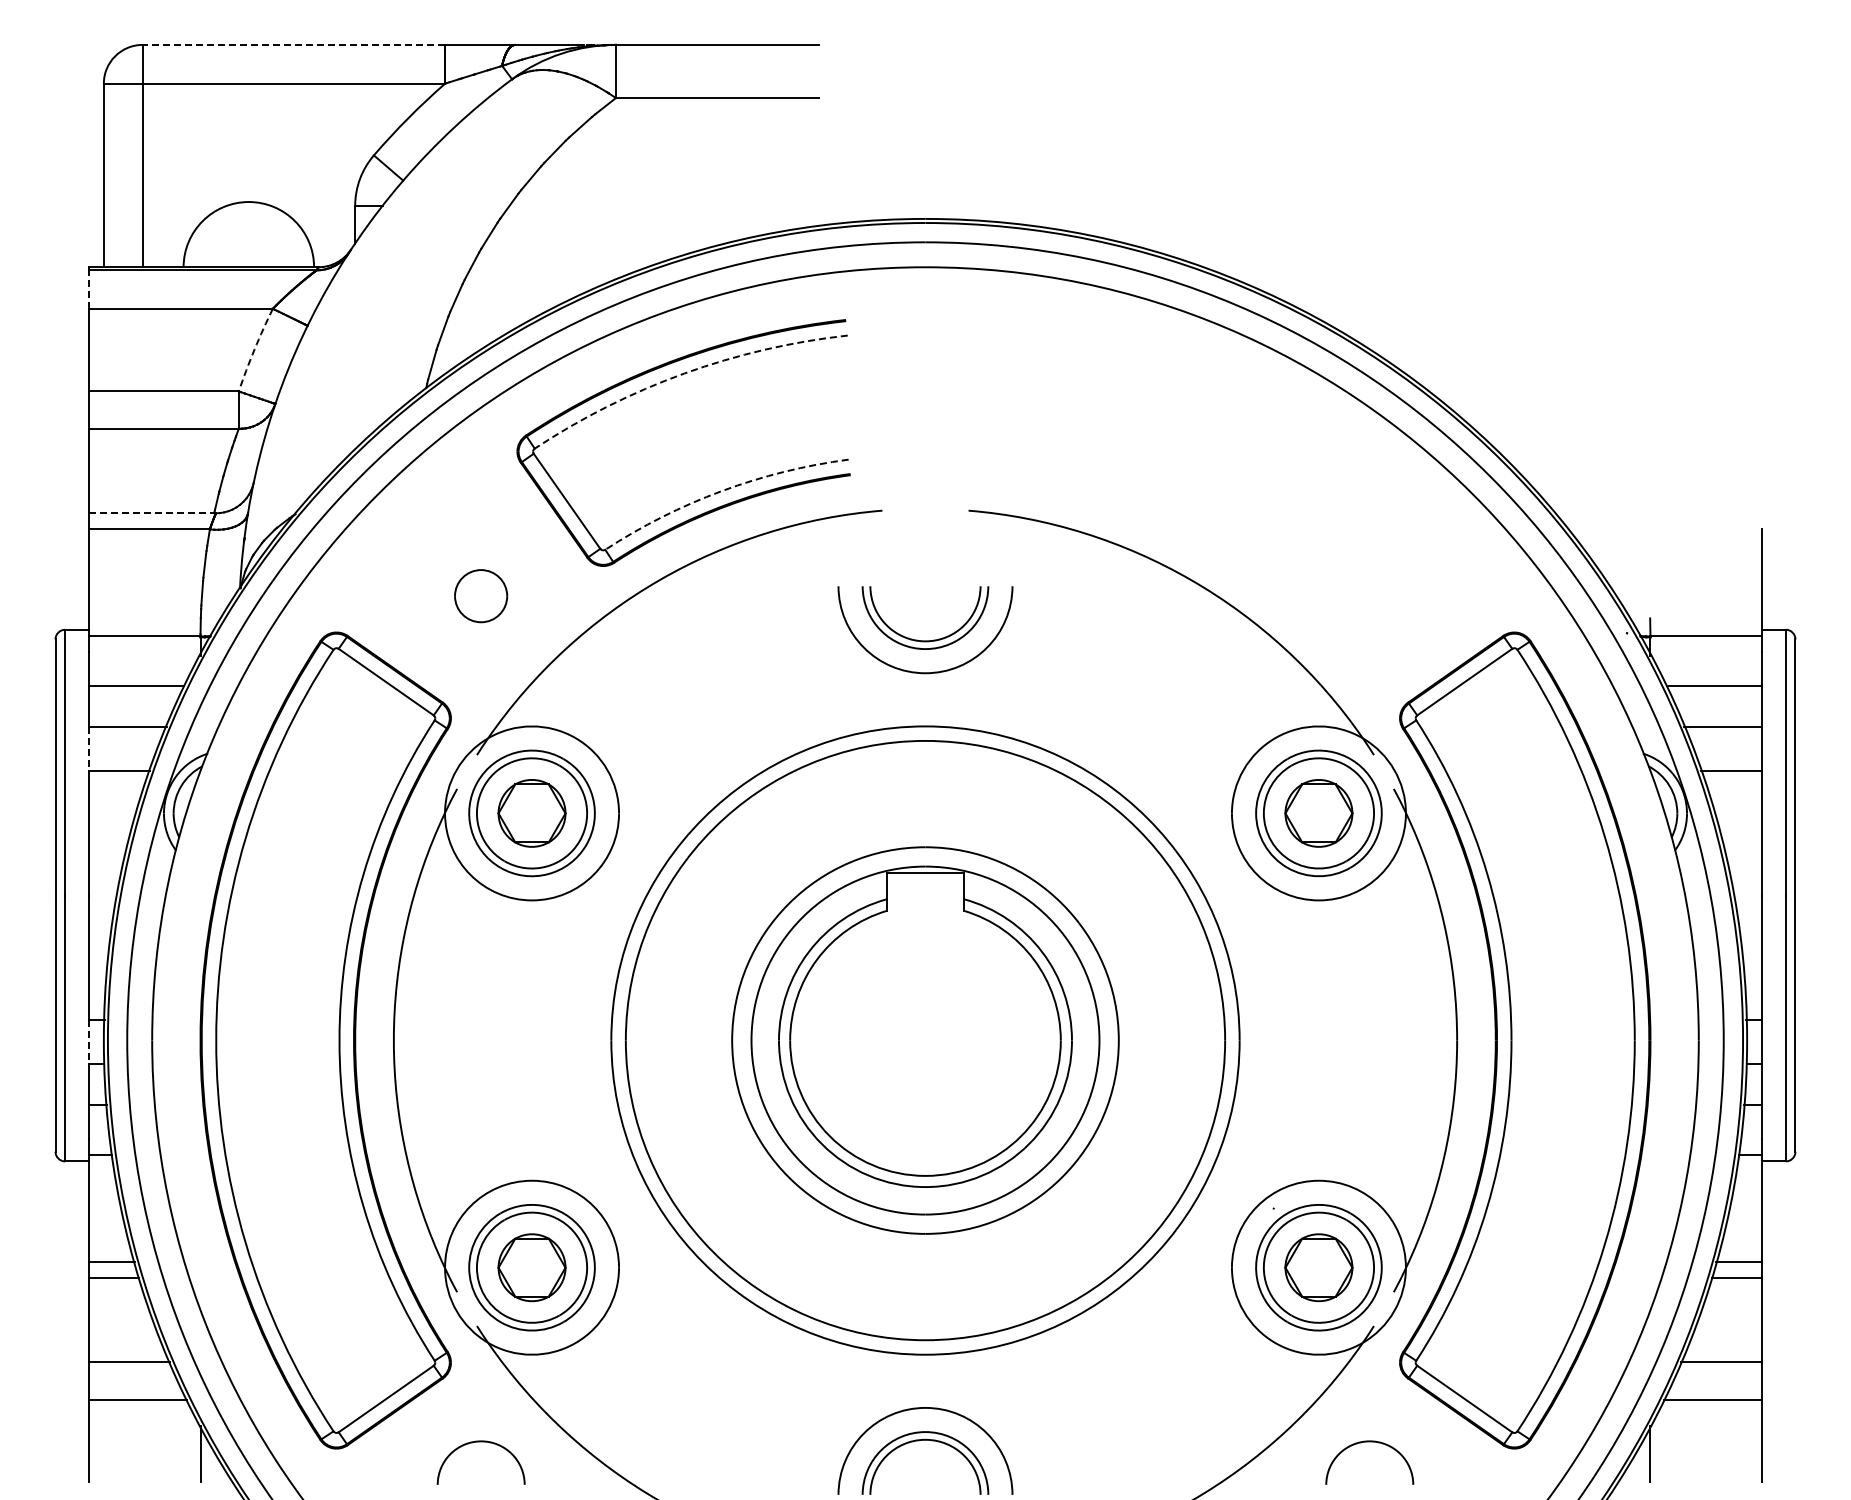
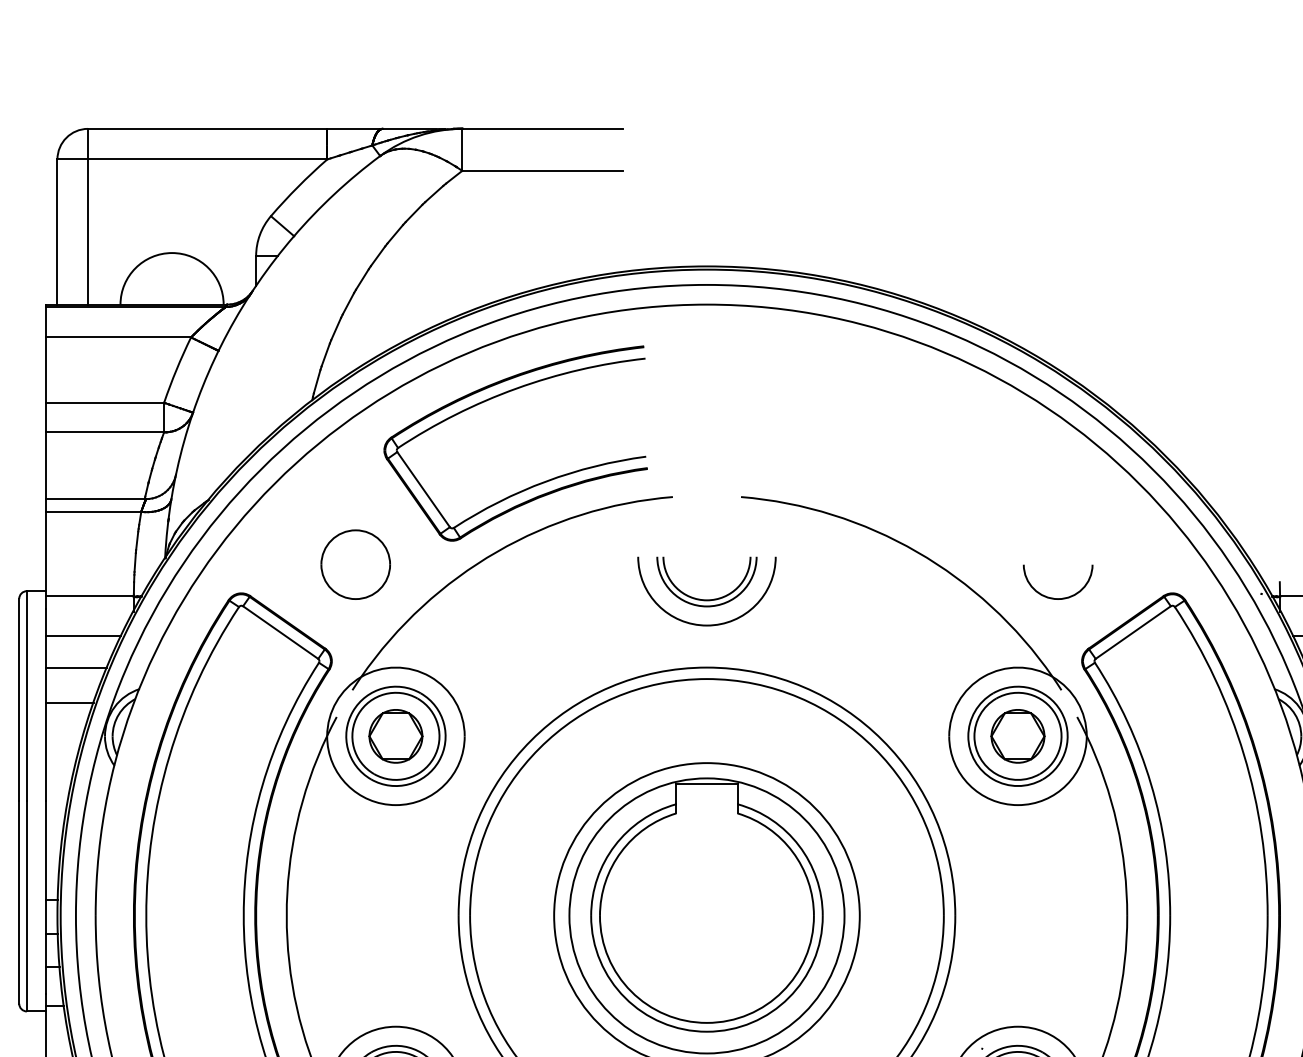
line: (293, 44) -> (207, 128), dashed -> solid
line: (89, 289) -> (46, 322), dashed -> solid
arc: (254, 349) -> (176, 369), dashed -> solid
arc: (684, 373) -> (516, 388), dashed -> solid
arc: (721, 491) -> (545, 481), dashed -> solid
line: (153, 513) -> (96, 499), dashed -> solid
part: (480, 595) -> (355, 564), size x1.67
arc: (1369, 638) -> (1057, 598), added
line: (89, 748) -> (46, 685), dashed -> solid
line: (89, 1042) -> (46, 917), dashed -> solid

